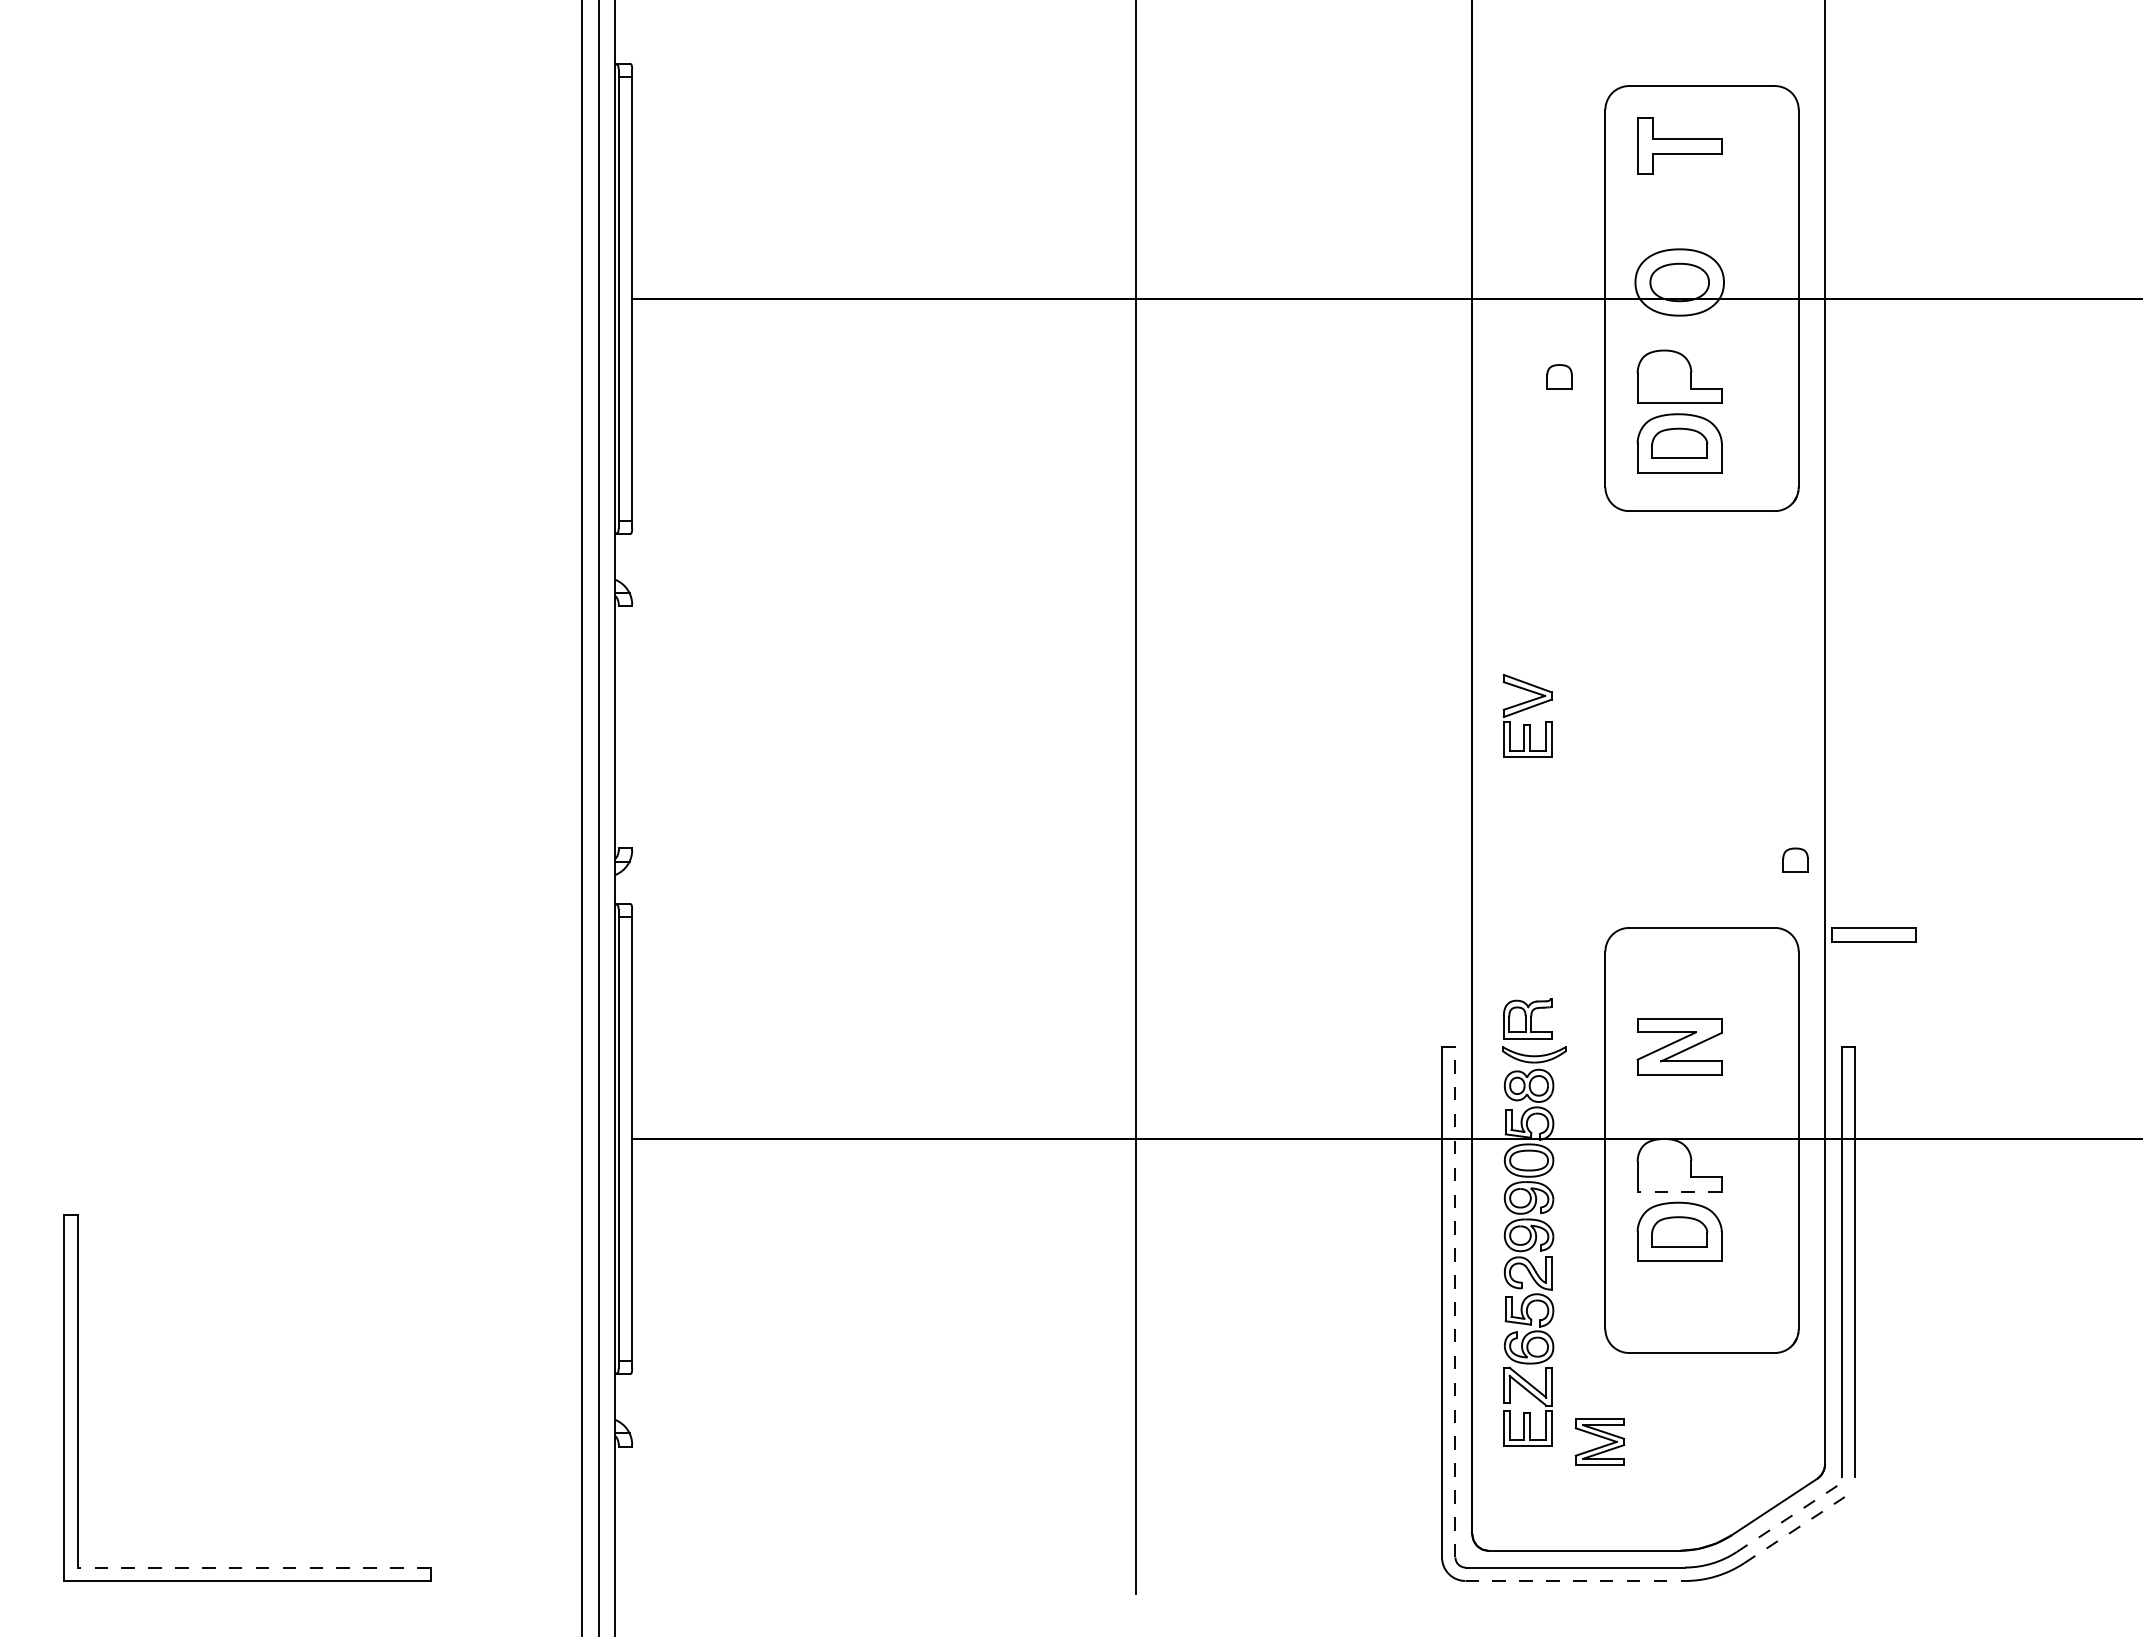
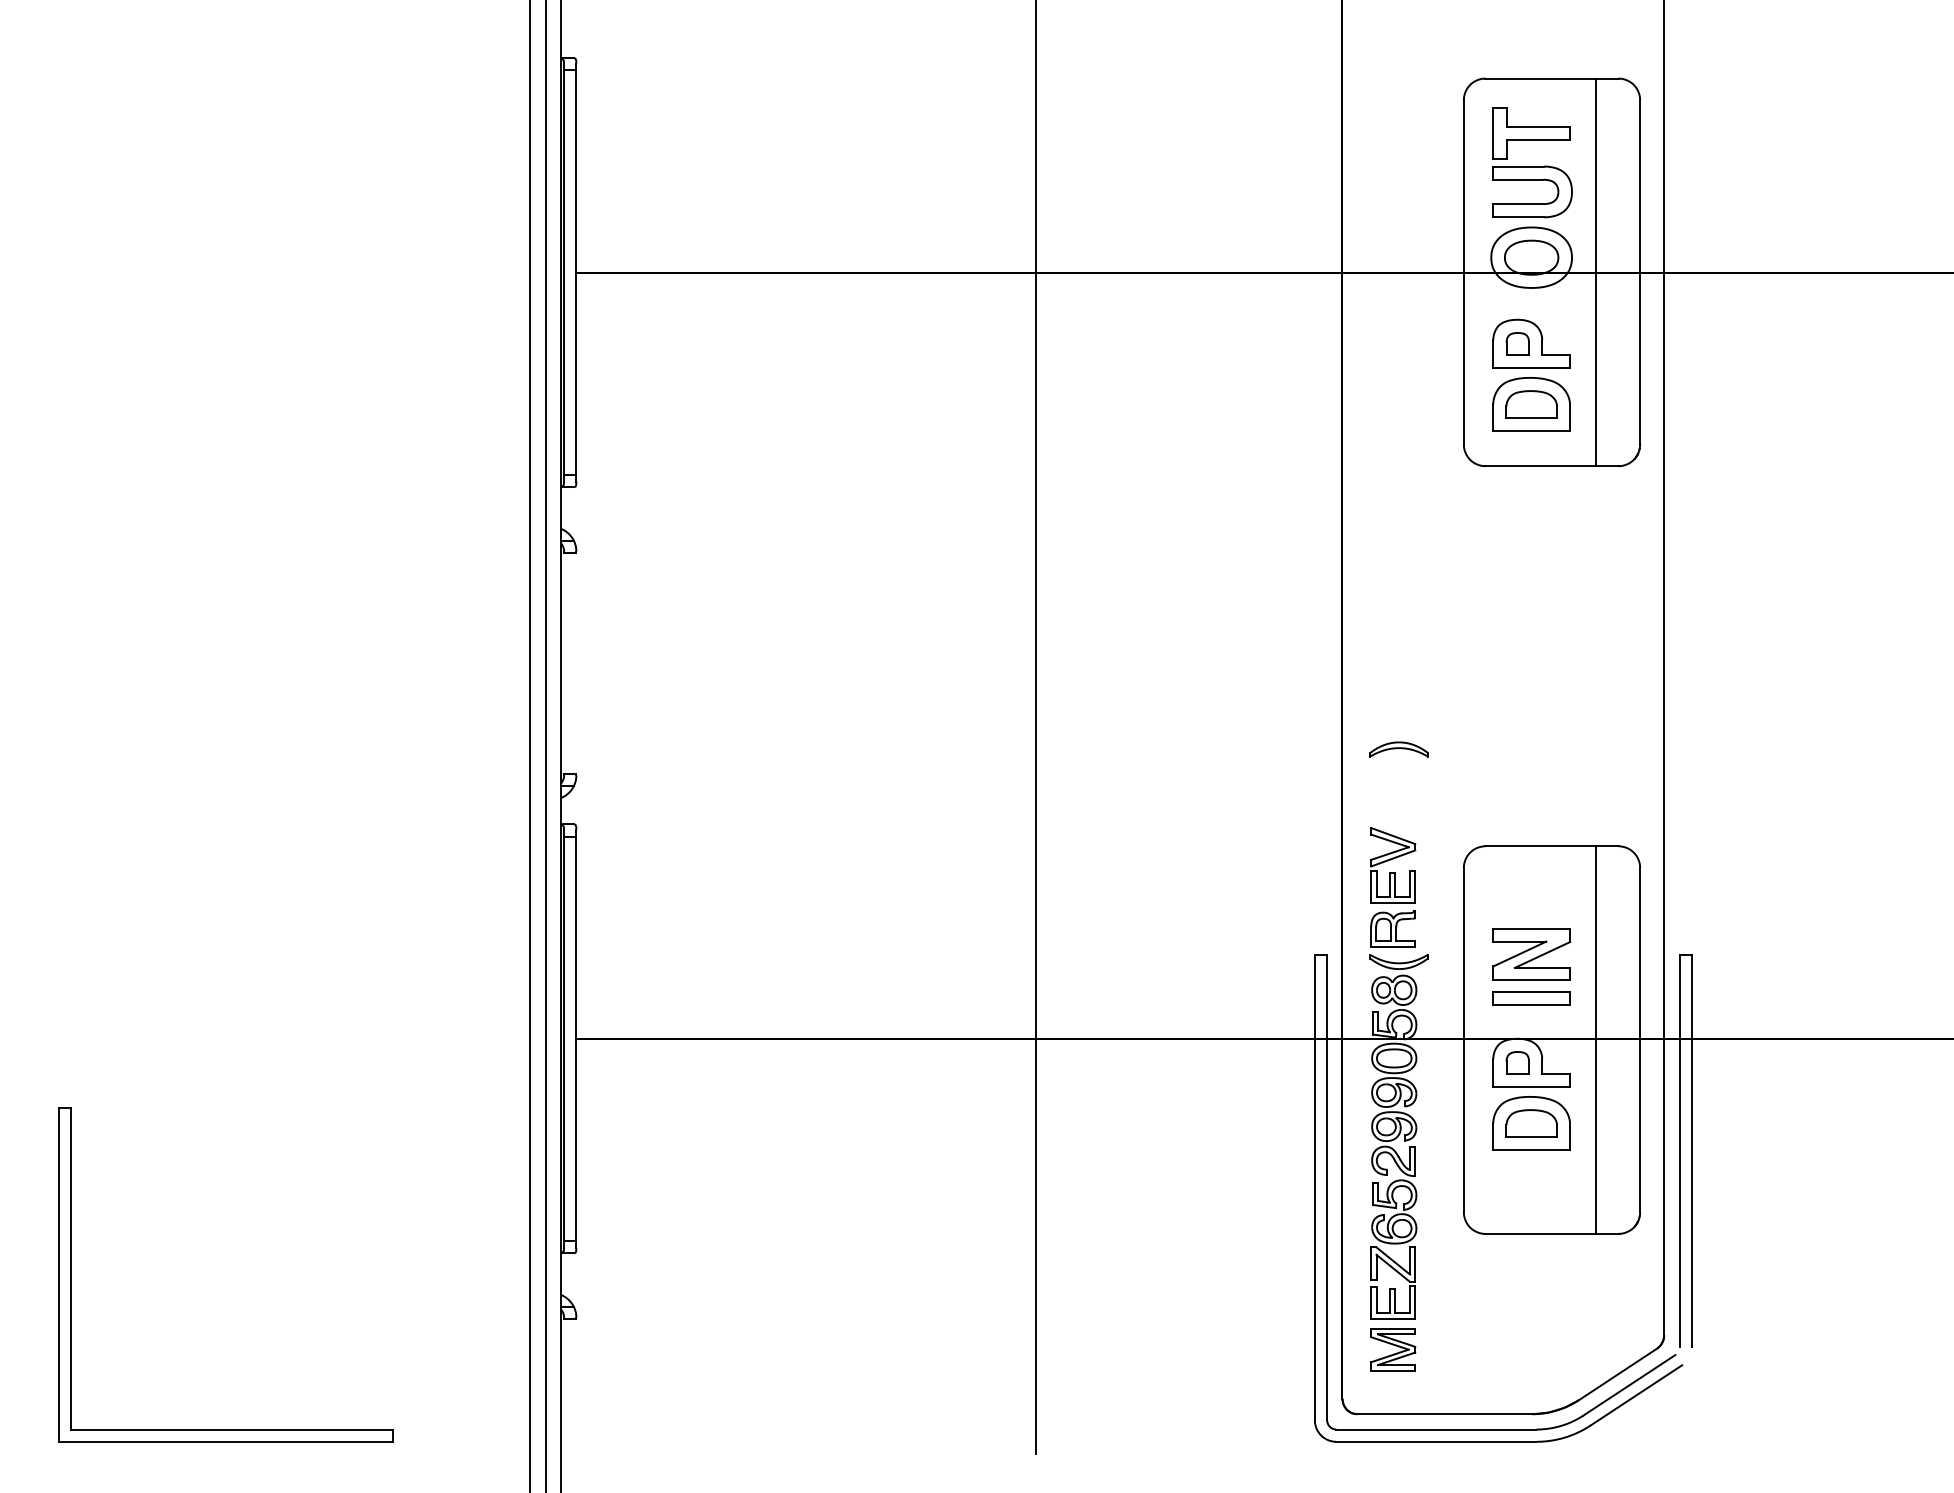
part: (1680, 197) -> (1532, 180), added
line: (1750, 298) -> (1596, 272), added
part: (1559, 376) -> (1517, 343), moved
part: (1527, 715) -> (1392, 865), moved
part: (1534, 821) -> (1399, 749), added
part: (1795, 859) -> (1517, 1062), moved
part: (1873, 934) -> (1531, 998), moved
line: (1750, 1139) -> (1596, 1039), added
line: (1679, 1191) -> (1531, 1086), dashed -> solid
line: (1455, 1301) -> (1327, 1186), dashed -> solid
part: (1599, 1441) -> (1392, 1349), moved
line: (1786, 1519) -> (1629, 1385), dashed -> solid
line: (1794, 1529) -> (1636, 1394), dashed -> solid
line: (253, 1567) -> (231, 1429), dashed -> solid
line: (1575, 1580) -> (1436, 1441), dashed -> solid

